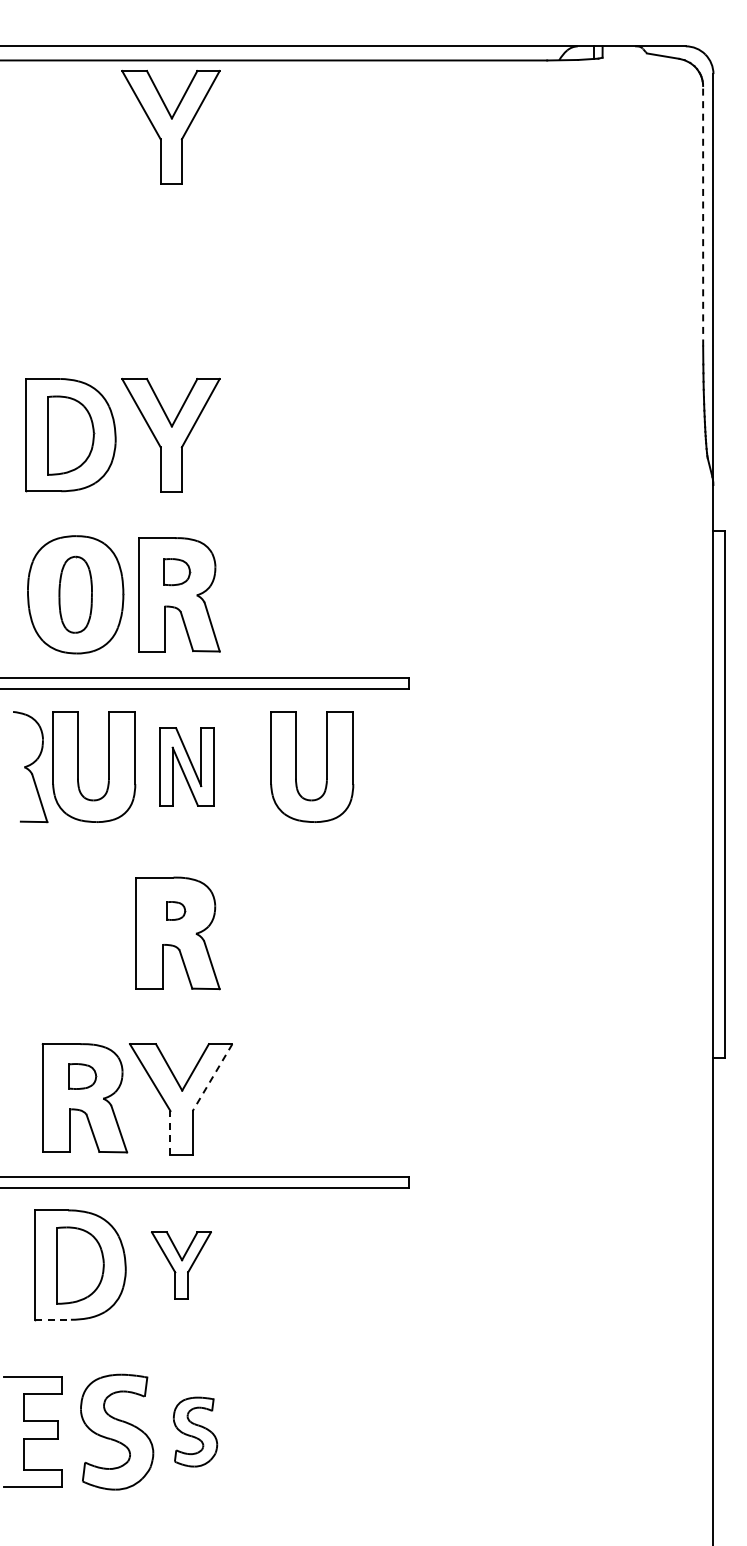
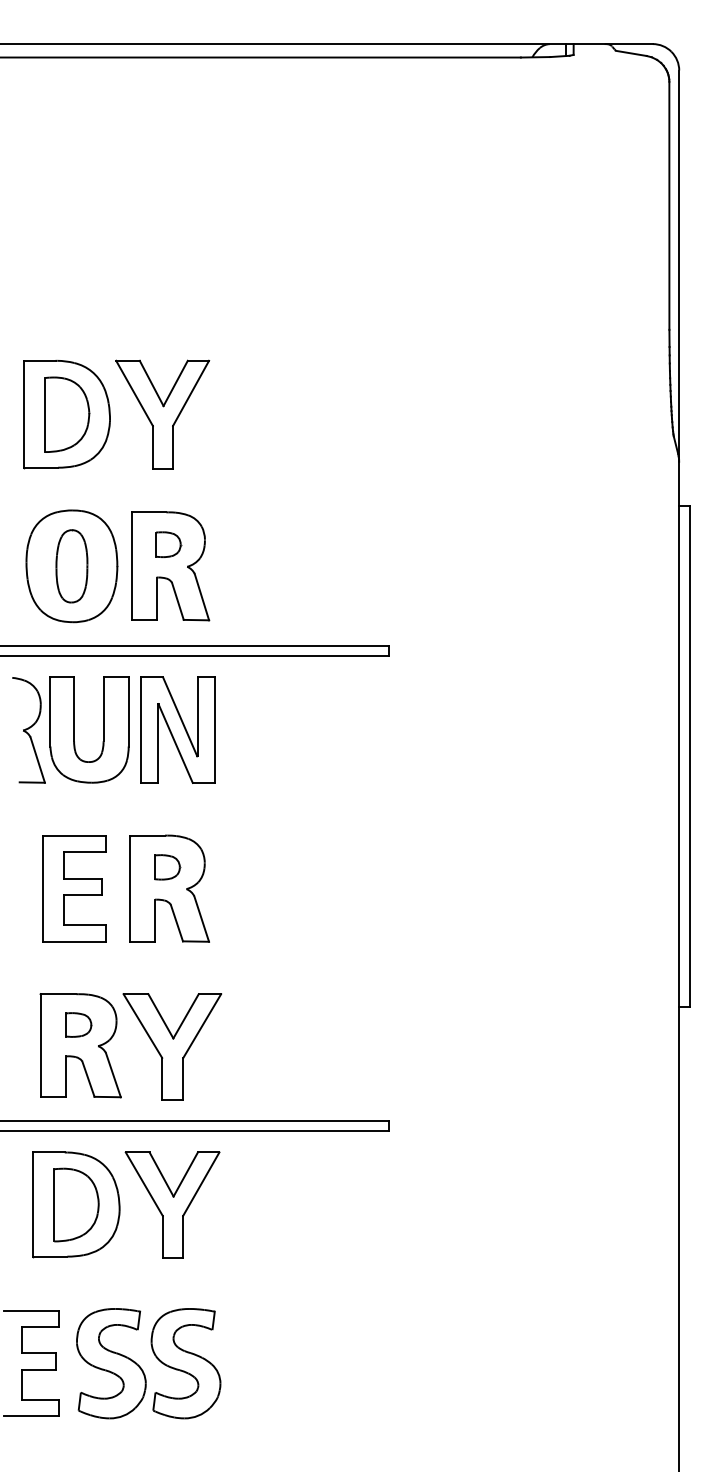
part: (170, 127) -> (162, 121), removed
line: (703, 215) -> (669, 205), dashed -> solid
part: (186, 766) -> (177, 729), size x1.43
part: (326, 766) -> (310, 729), removed
part: (175, 910) -> (166, 866), size x1.43
part: (77, 933) -> (73, 888), added
line: (212, 1077) -> (202, 1025), dashed -> solid
line: (170, 1133) -> (162, 1079), dashed -> solid
part: (181, 1265) -> (172, 1204), size x1.67
line: (53, 1319) -> (50, 1256), dashed -> solid
part: (195, 1431) -> (186, 1363), size x1.67

